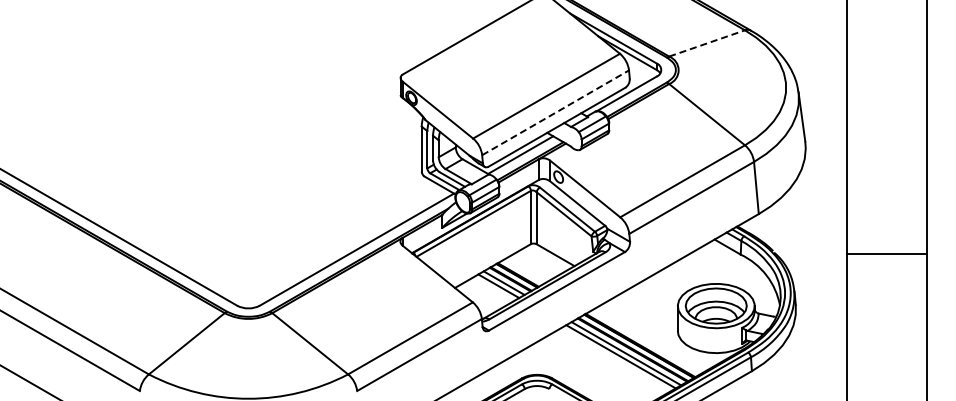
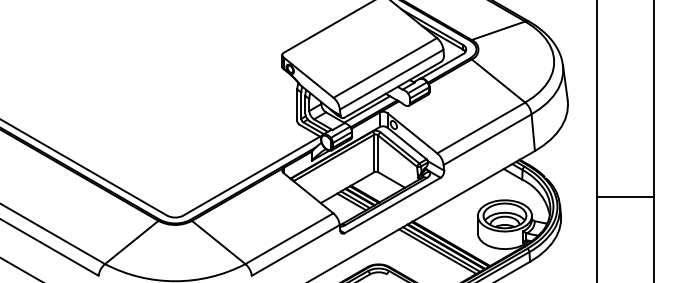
line: (707, 43) -> (498, 30), dashed -> solid
line: (555, 112) -> (391, 79), dashed -> solid
line: (887, 253) -> (625, 196), moved

